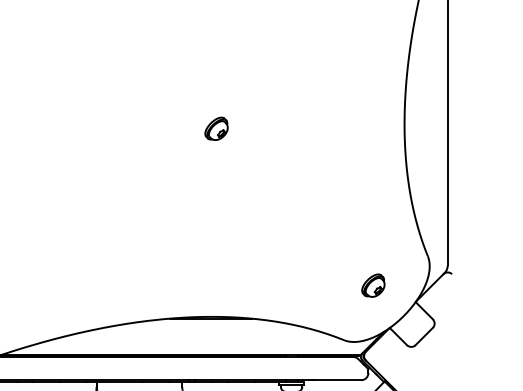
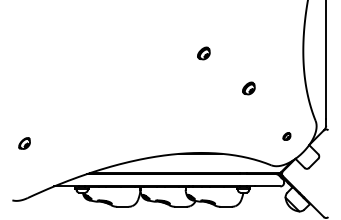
part: (300, 195) -> (248, 88), added
part: (372, 285) -> (286, 136), size x0.6

